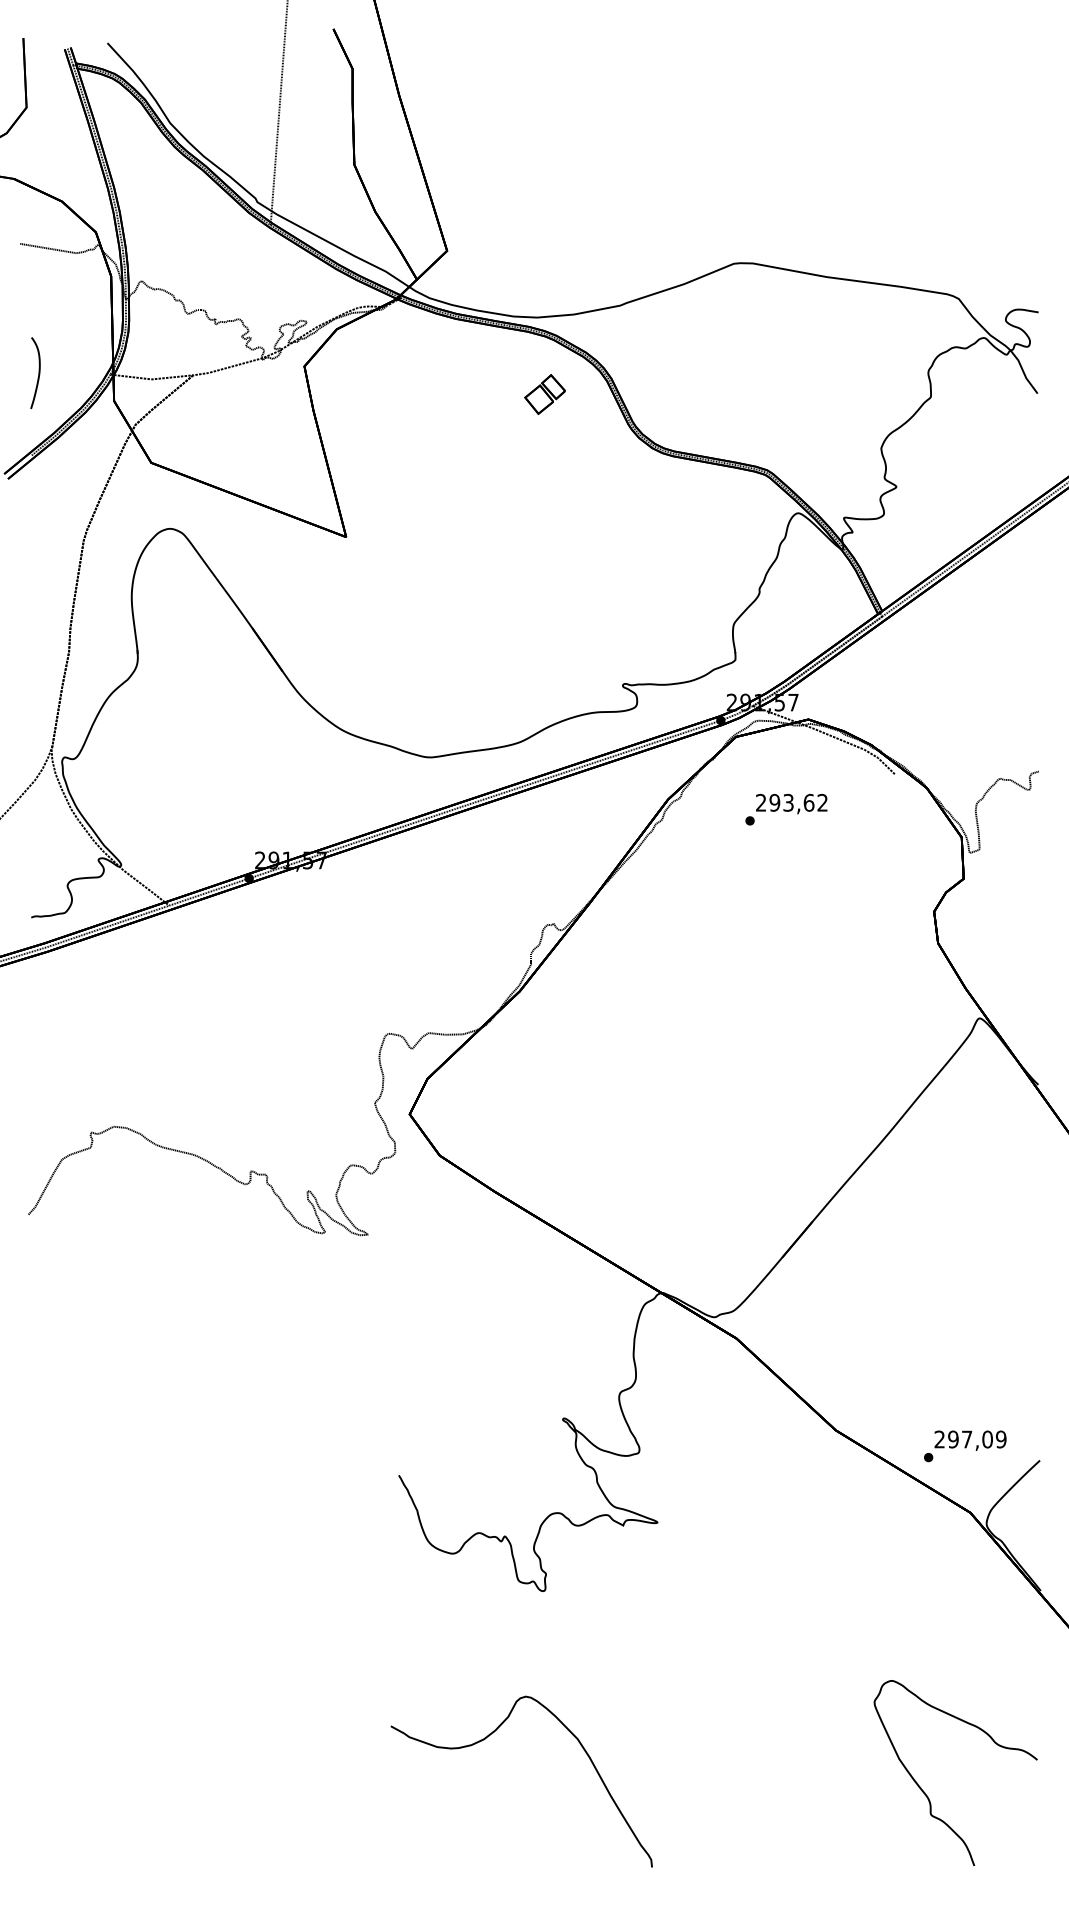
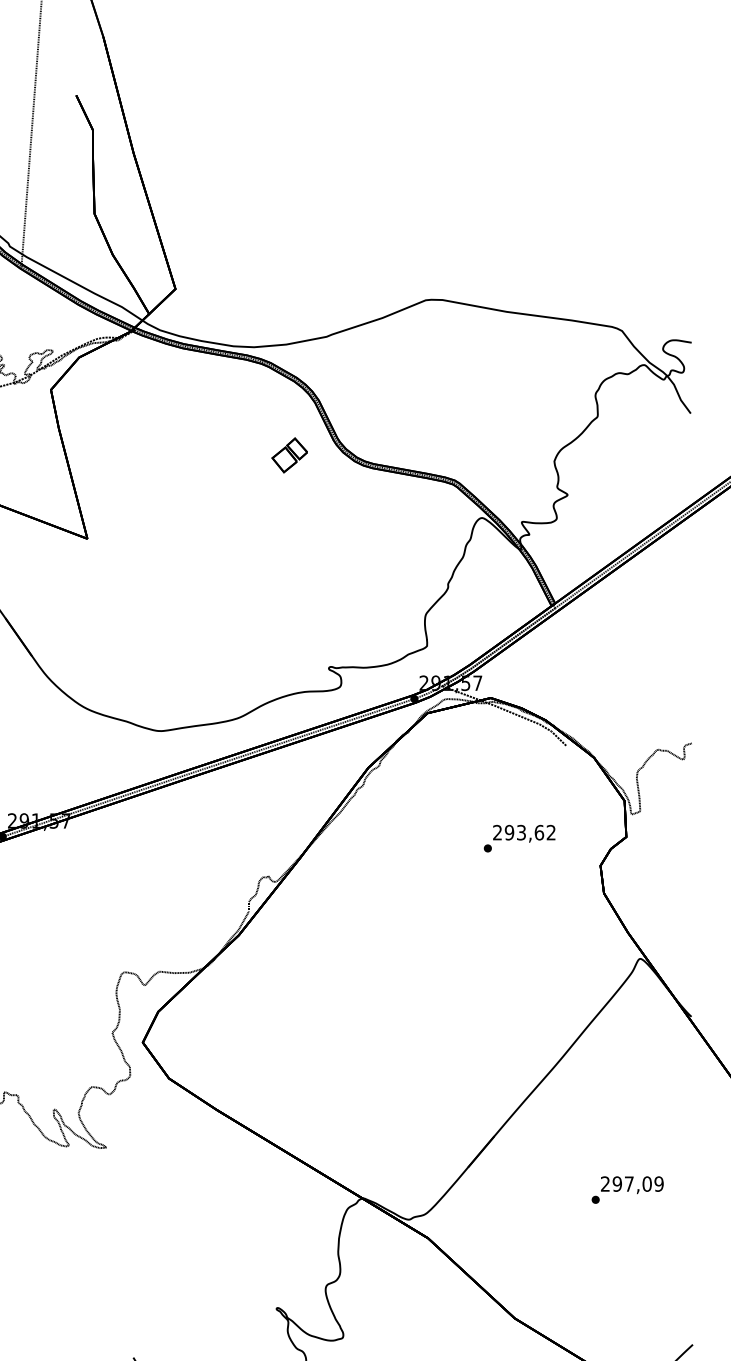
part: (544, 394) -> (289, 455), moved
text: (786, 809) -> (519, 838), moved
text: (965, 1446) -> (627, 1190), moved

